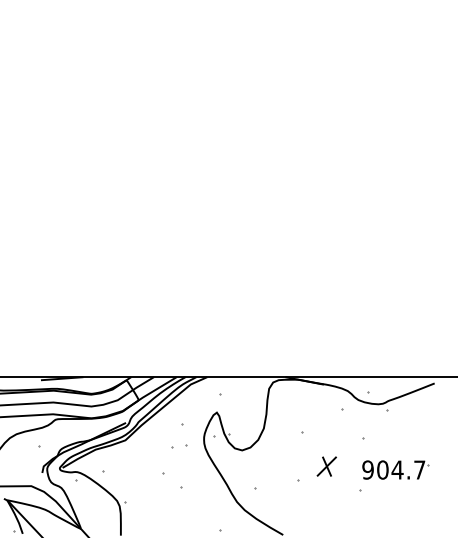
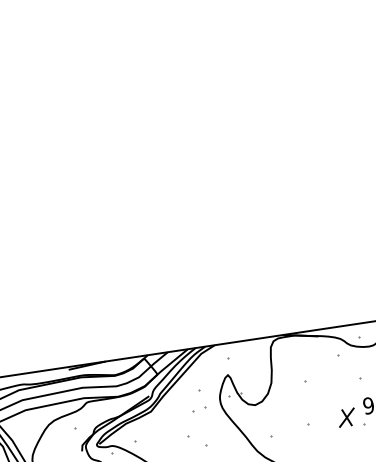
part: (326, 466) -> (346, 417), moved

